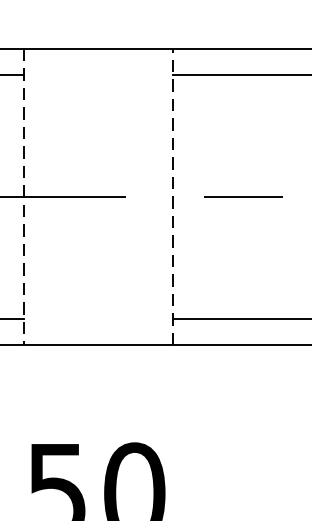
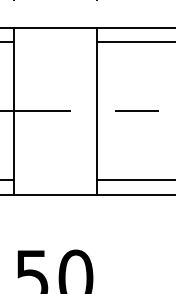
line: (23, 197) -> (13, 111), dashed -> solid
line: (172, 197) -> (97, 111), dashed -> solid

